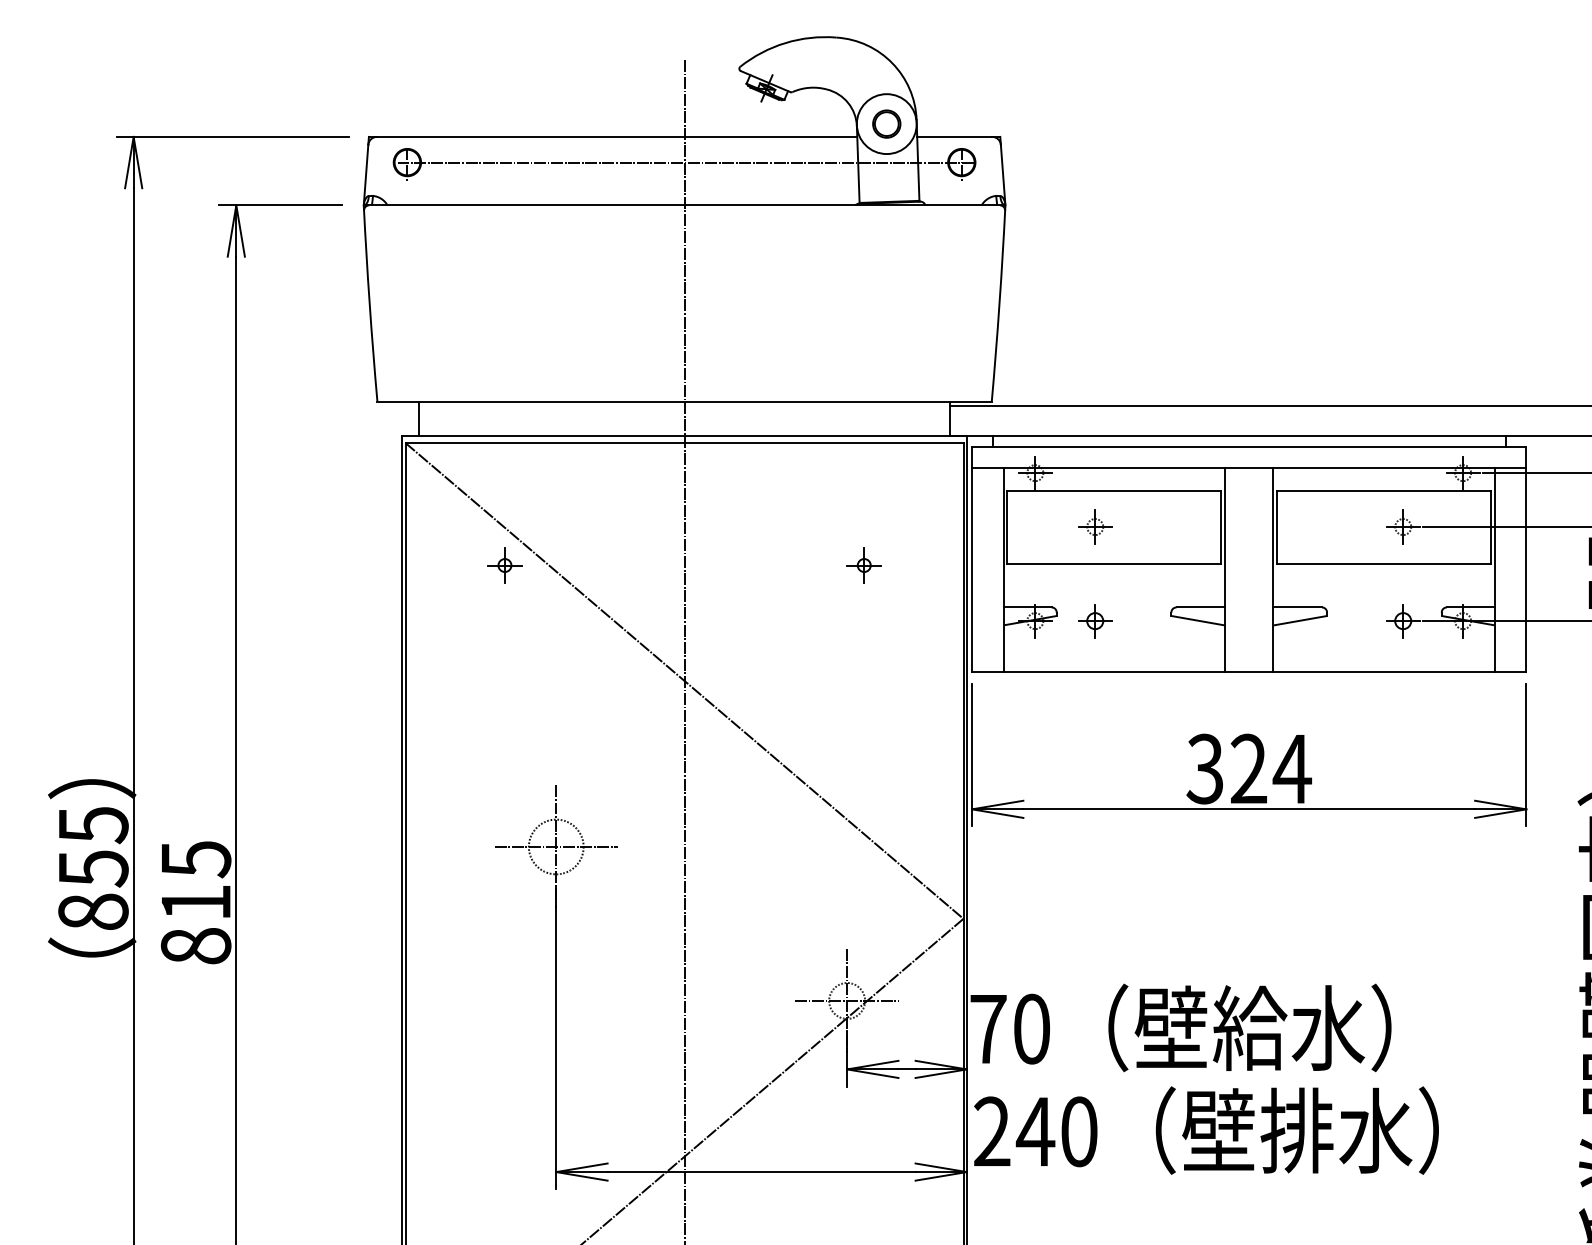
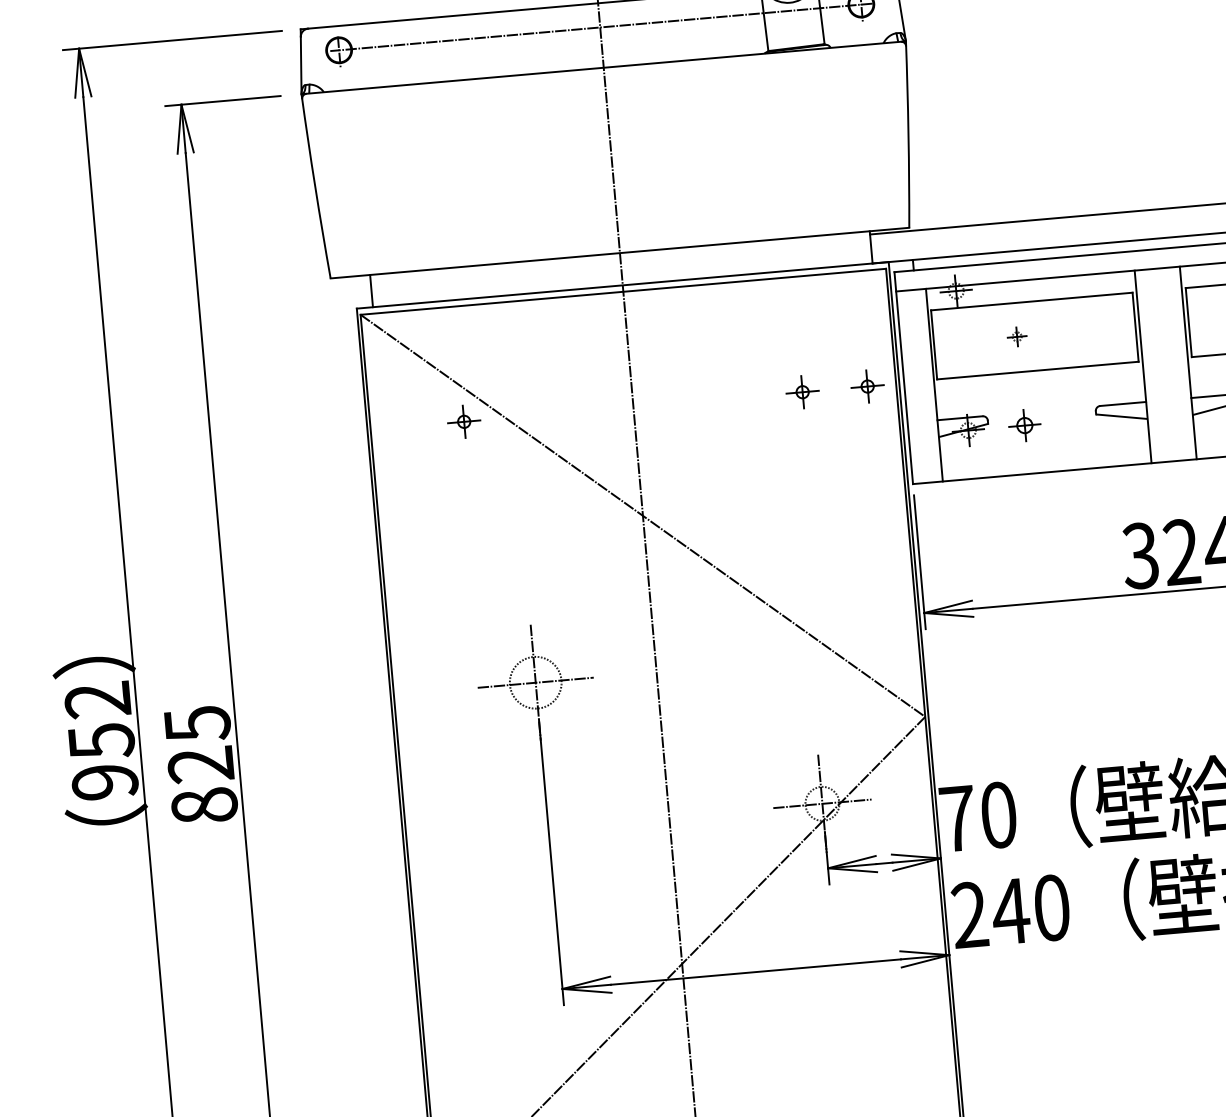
part: (1095, 526) -> (1017, 336), size x0.6
part: (932, 565) -> (866, 386), added
text: (93, 868) -> (101, 741), 855 -> 952
text: (195, 902) -> (200, 764), 815 -> 825

